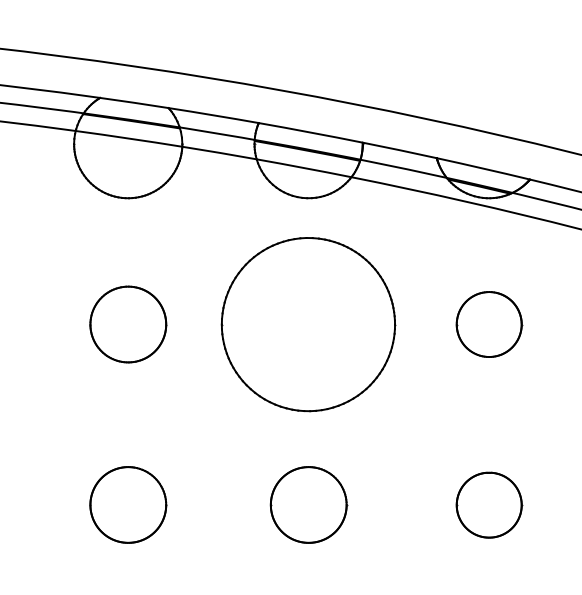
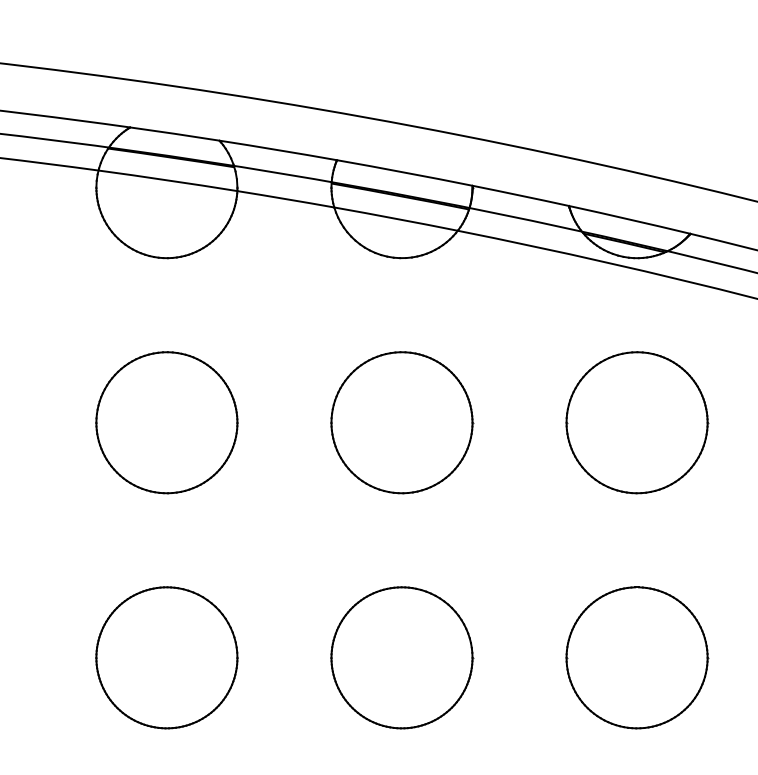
part: (128, 324) -> (167, 422), size x1.43
part: (308, 324) -> (401, 422), size x0.62
part: (489, 324) -> (637, 422), size x1.67
part: (128, 504) -> (167, 657), size x1.43
part: (308, 504) -> (401, 657), size x1.43
part: (489, 505) -> (637, 658), size x1.67

